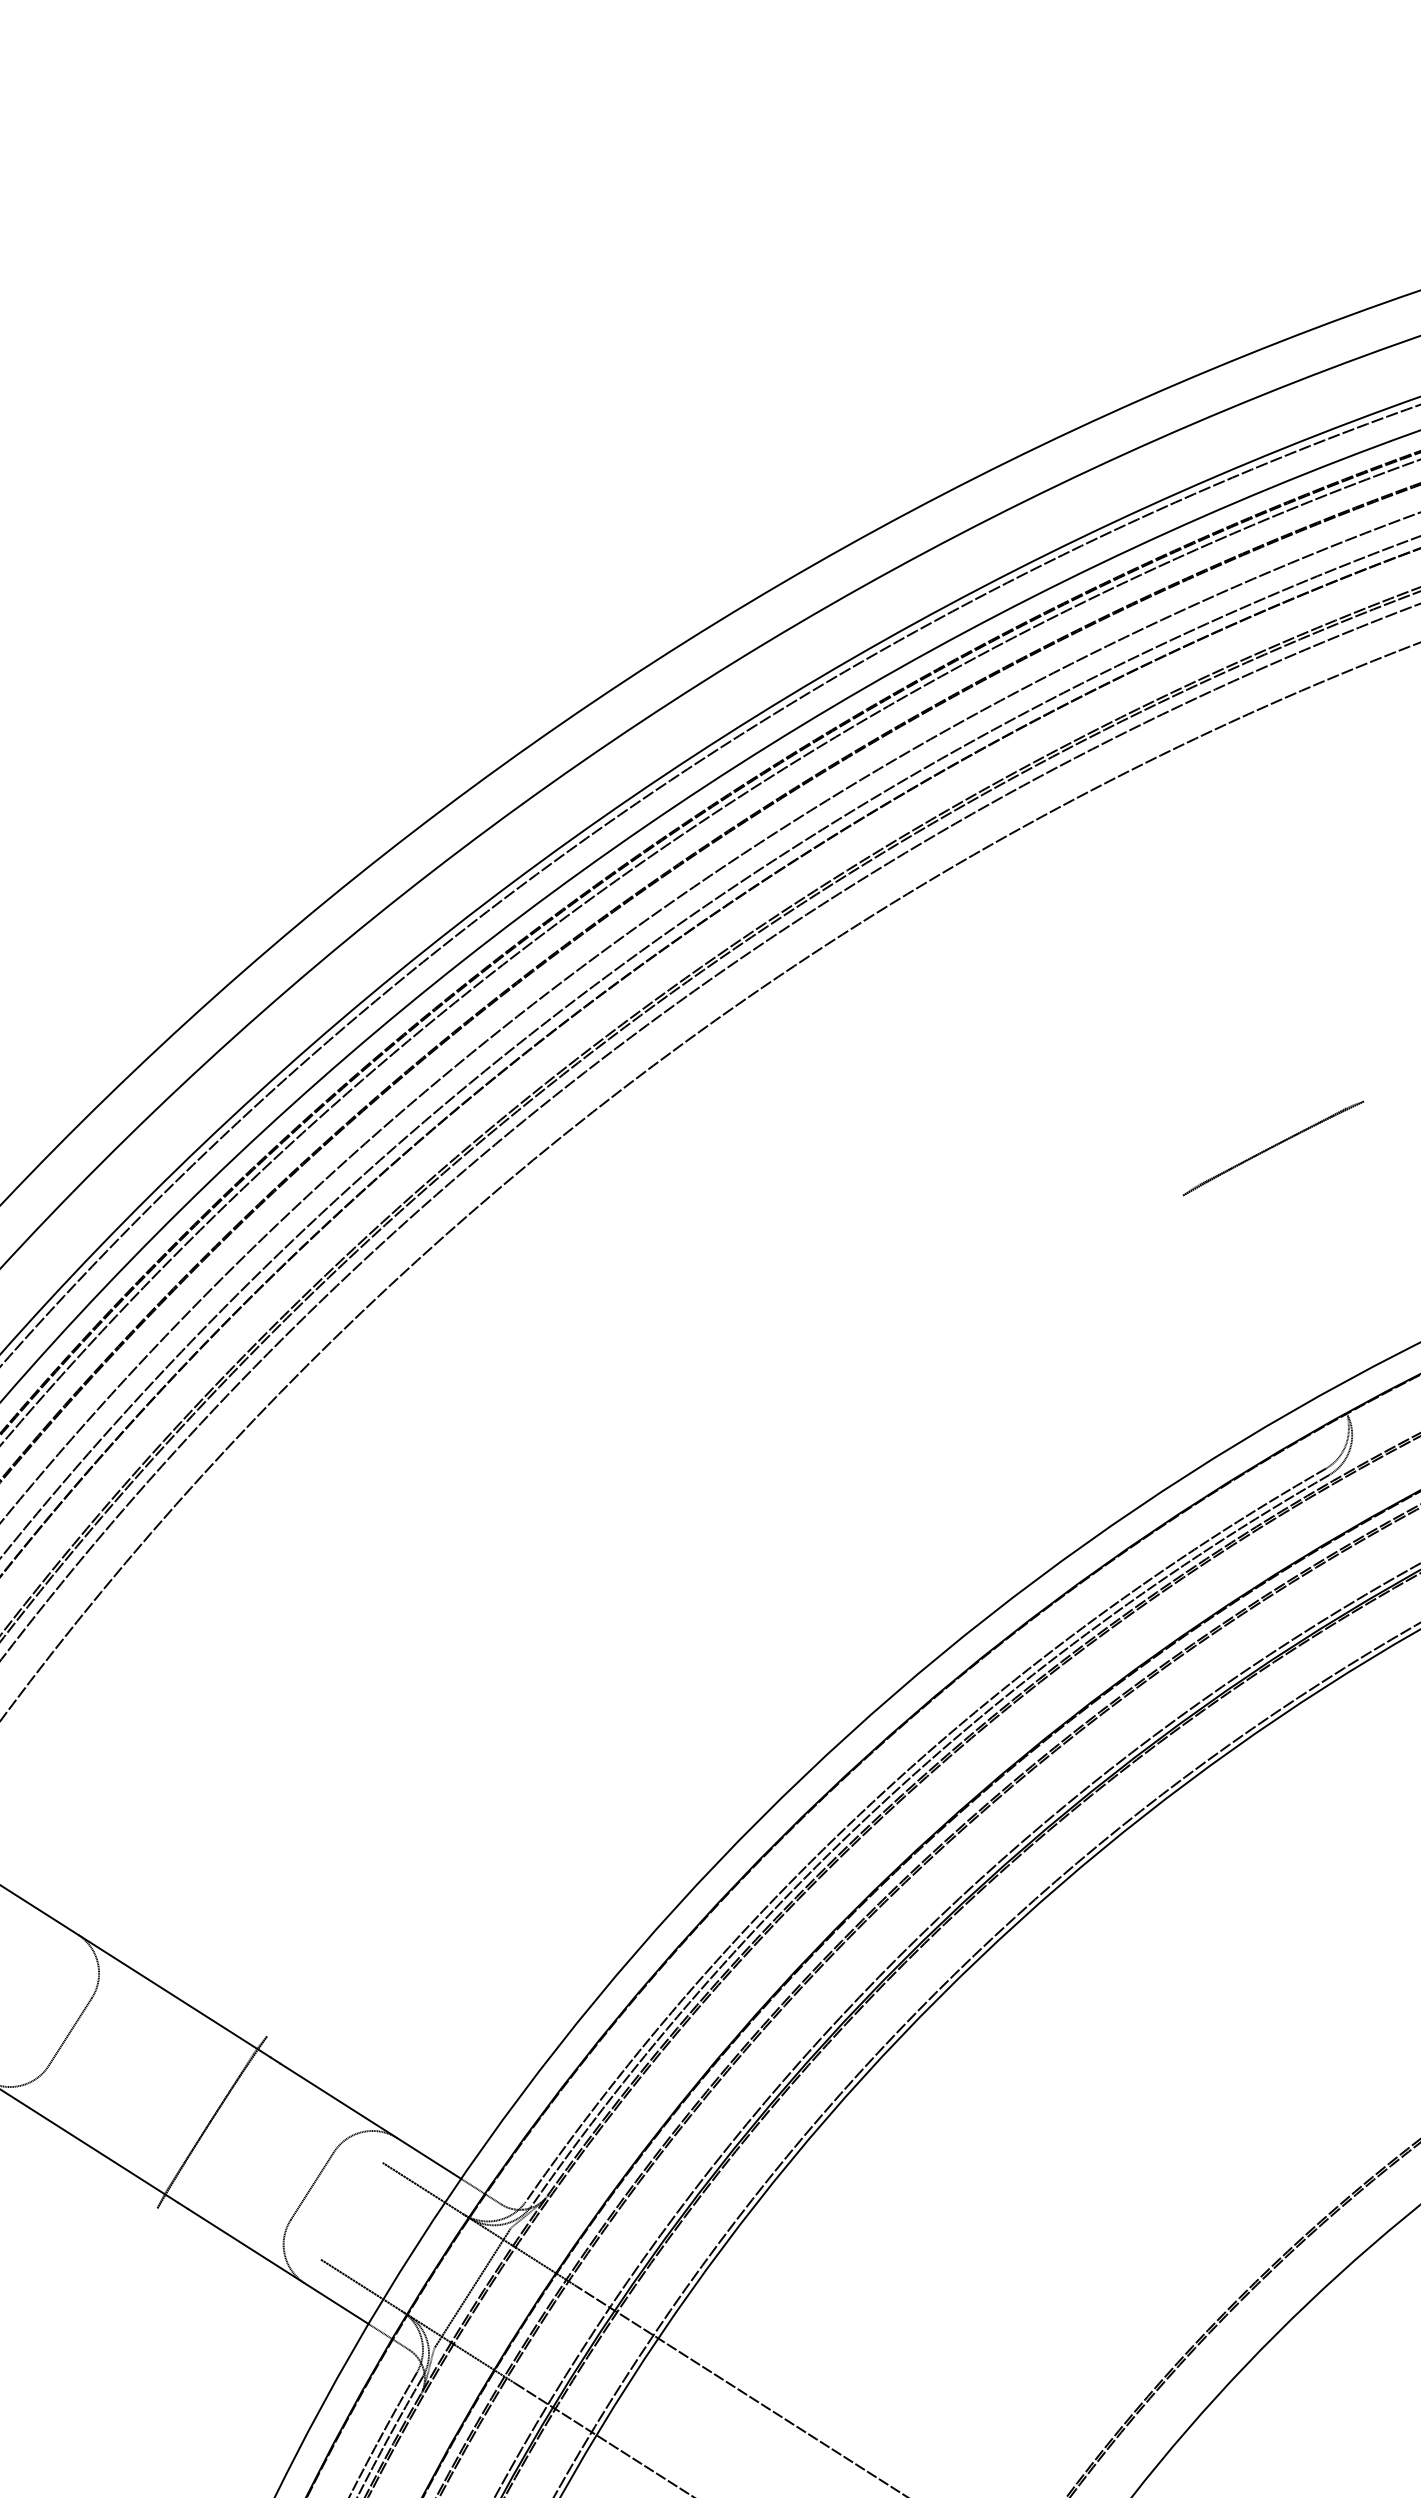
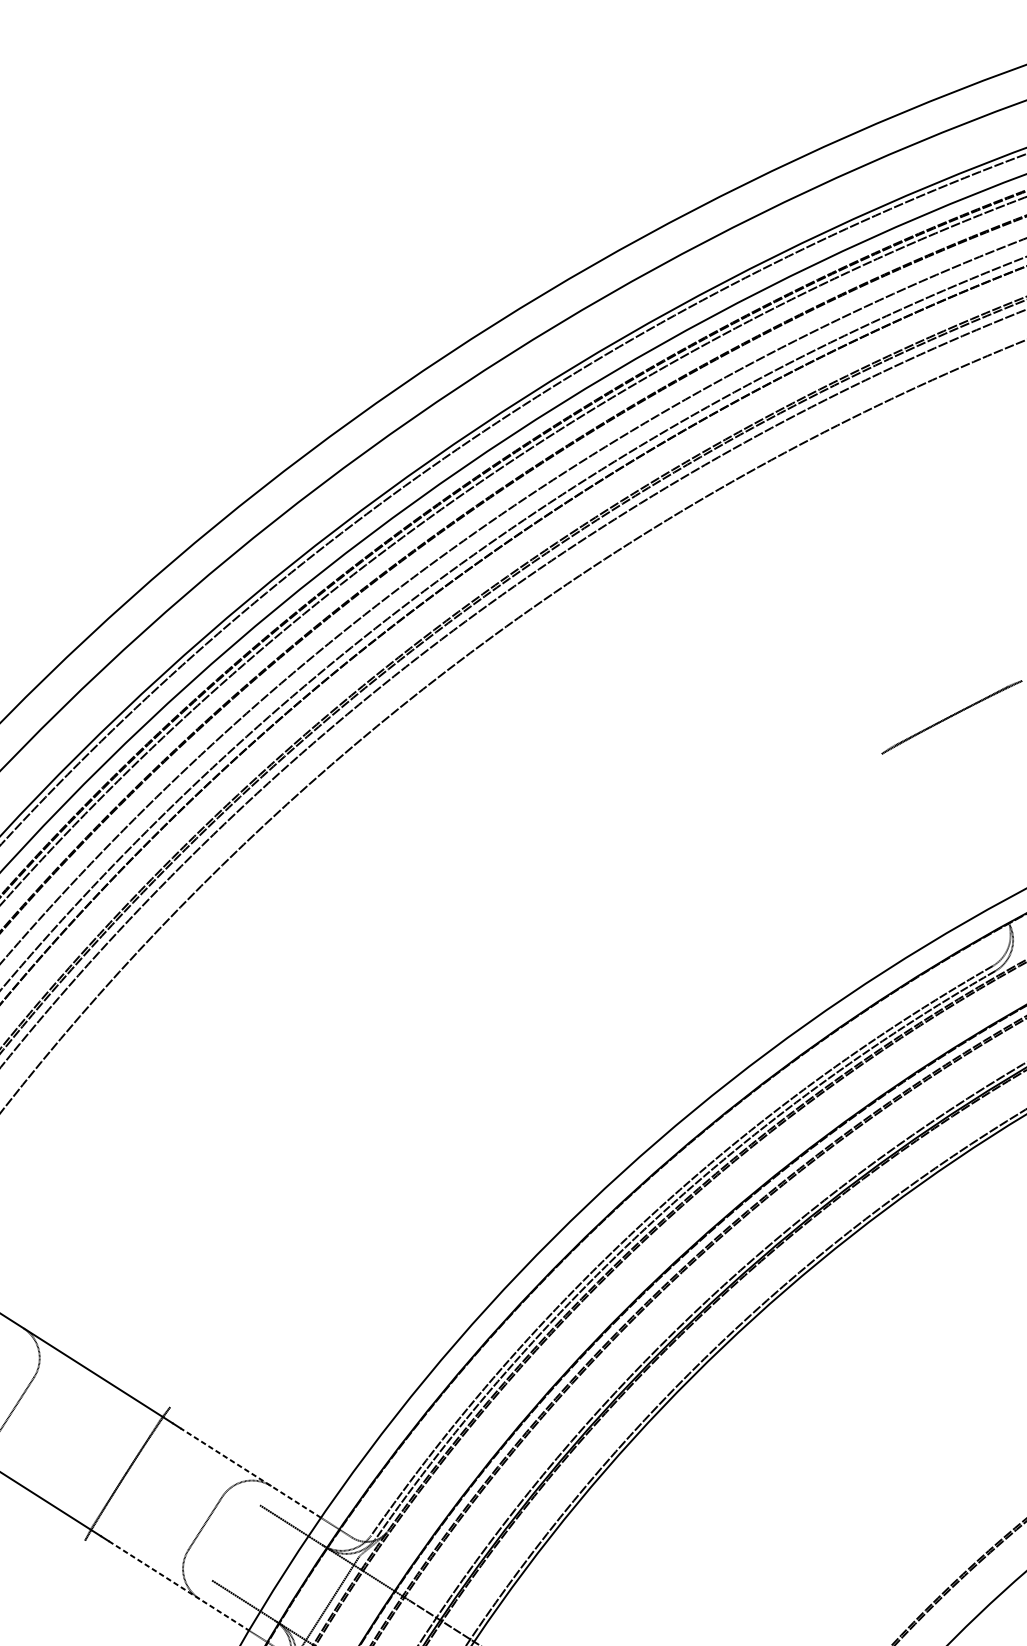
line: (370, 2121) -> (250, 1473), solid -> dashed
line: (278, 2266) -> (179, 1585), solid -> dashed

